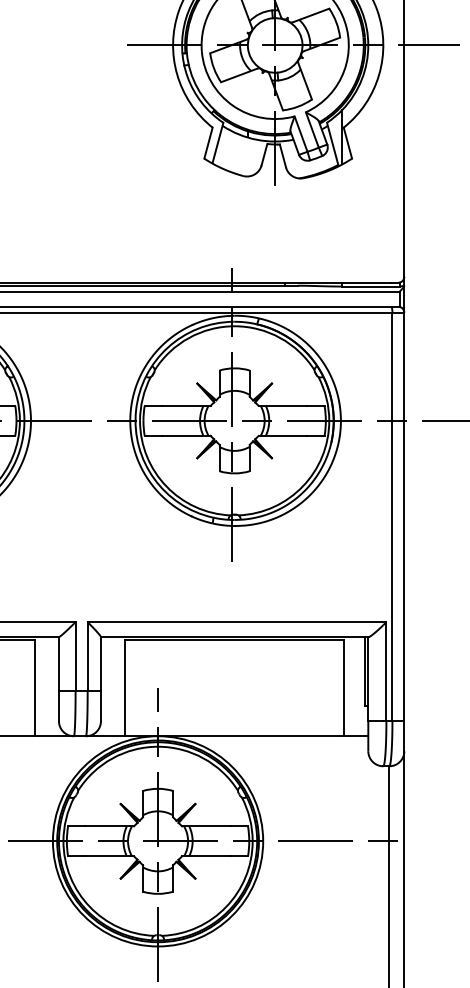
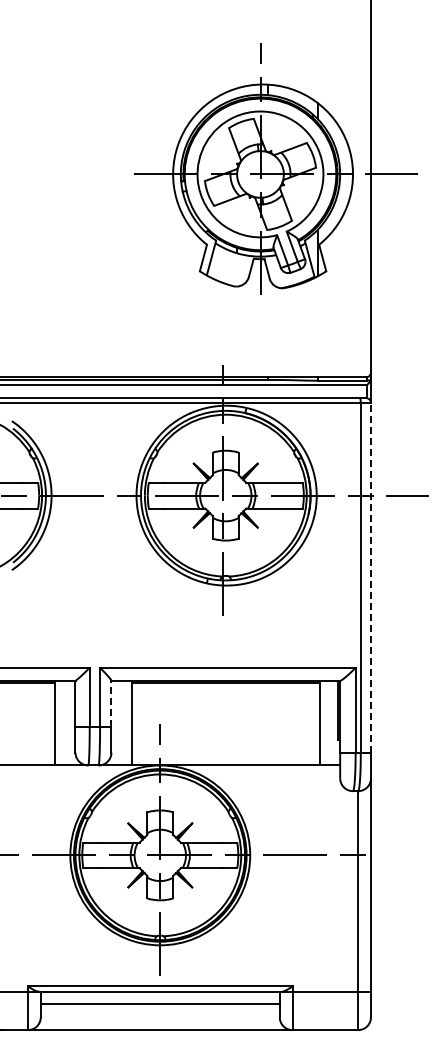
line: (403, 516) -> (370, 577), solid -> dashed
line: (101, 663) -> (111, 703), solid -> dashed

